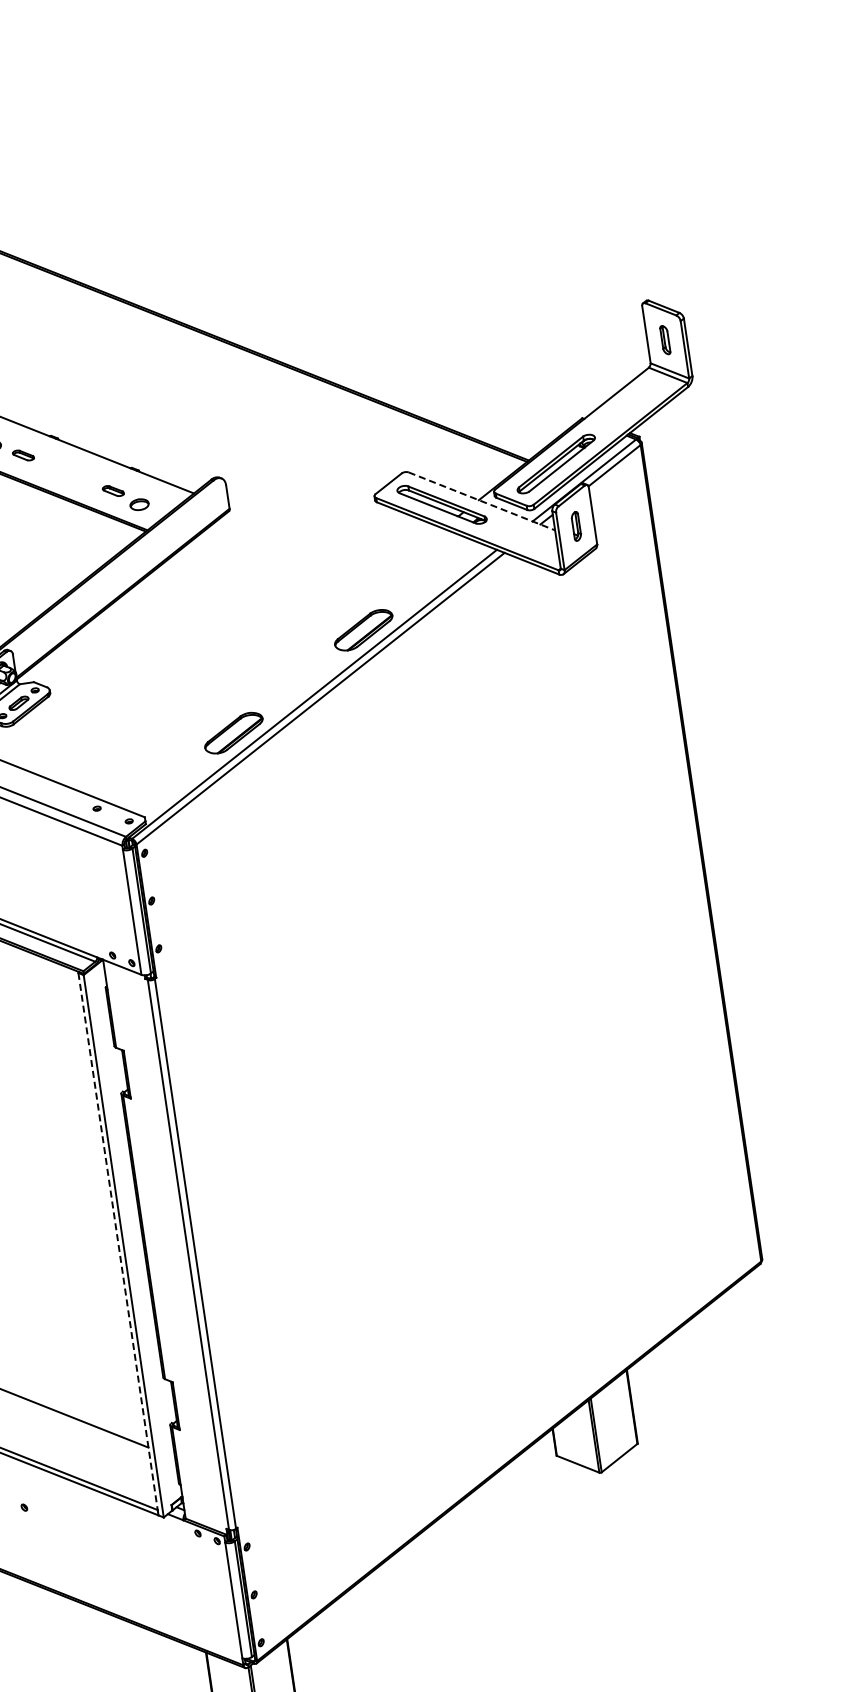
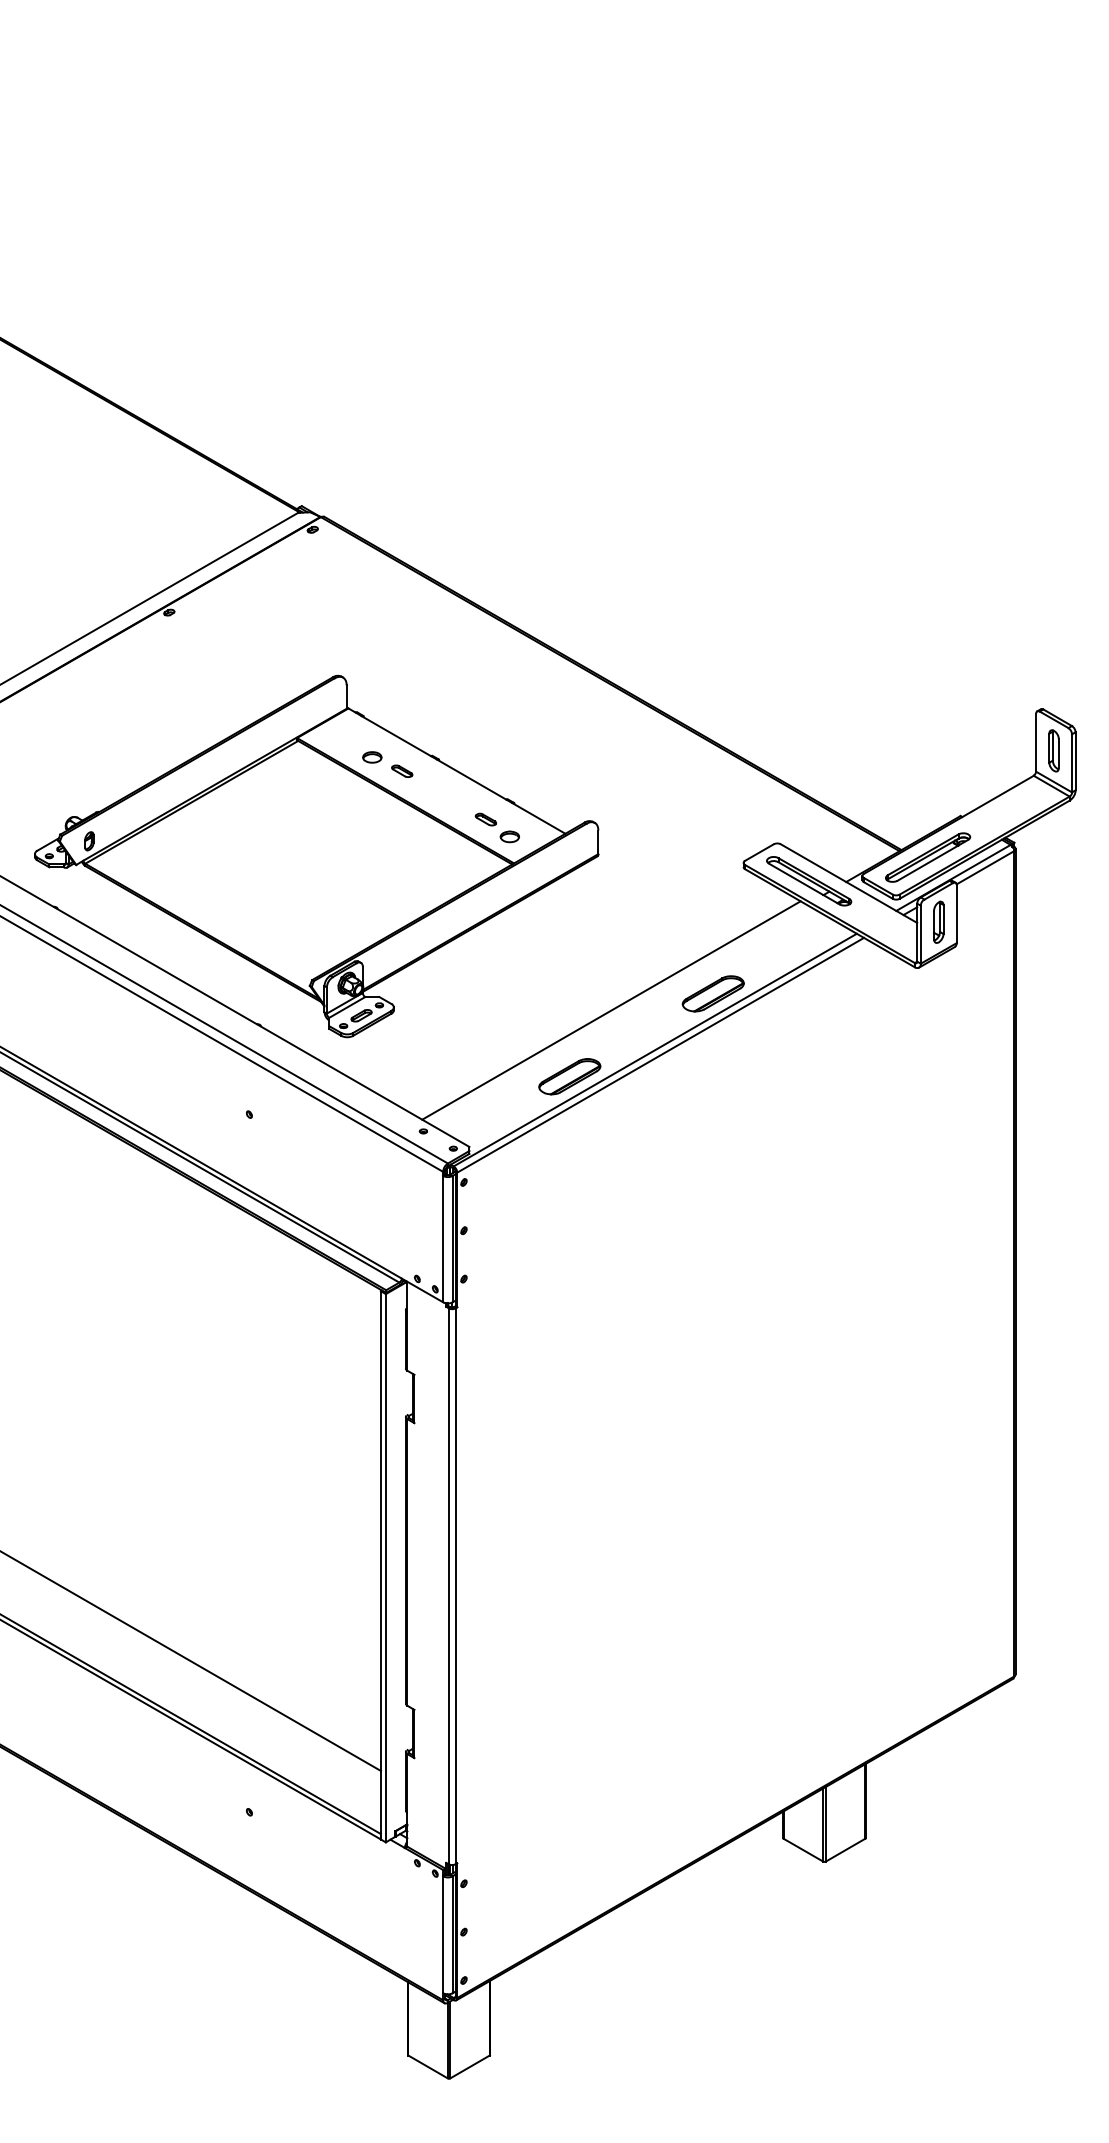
part: (664, 339) -> (1053, 750), size x1.43
line: (482, 501) -> (849, 883), dashed -> solid
part: (575, 525) -> (938, 921), size x1.43
line: (265, 661) -> (611, 1010), added
line: (118, 1244) -> (380, 1565), dashed -> solid

